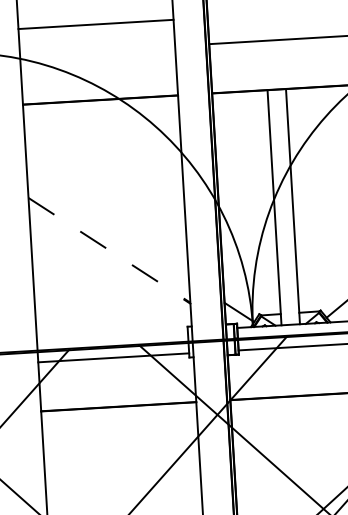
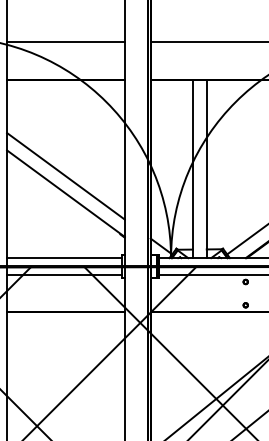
line: (95, 24) -> (65, 42), moved
line: (107, 227) -> (65, 176), added
line: (110, 250) -> (66, 193), dashed -> solid
line: (112, 335) -> (64, 258), added

